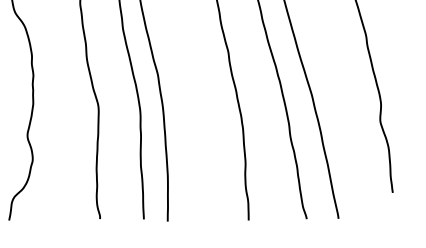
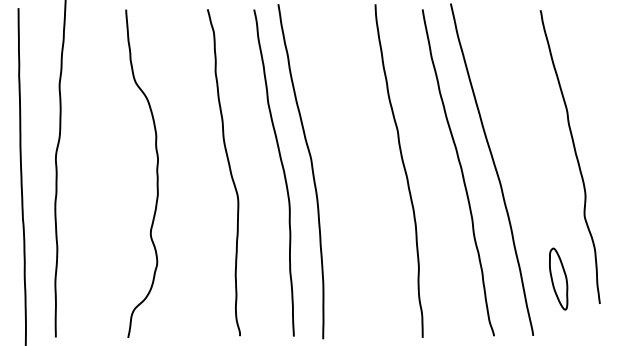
part: (359, 172) -> (558, 278), added

